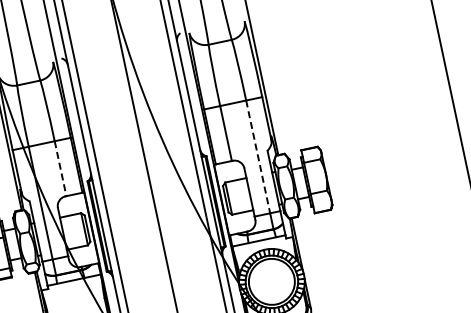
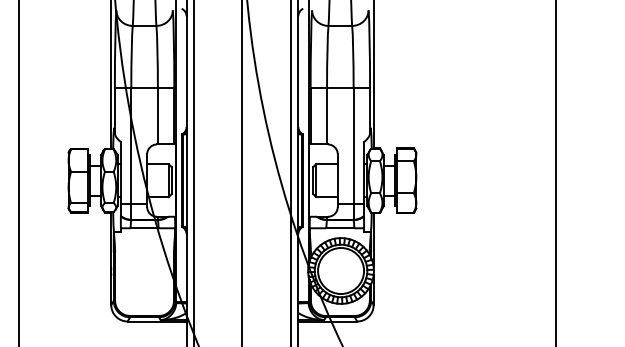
line: (257, 156) -> (353, 145), dashed -> solid
line: (60, 168) -> (157, 116), dashed -> solid

